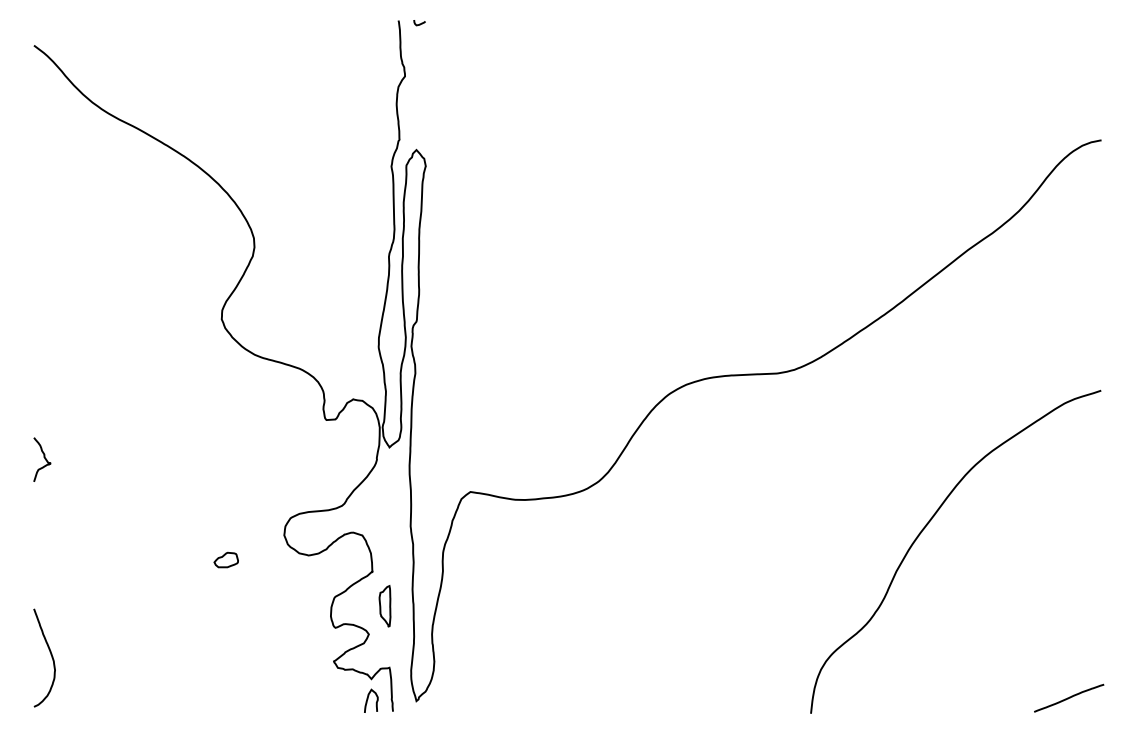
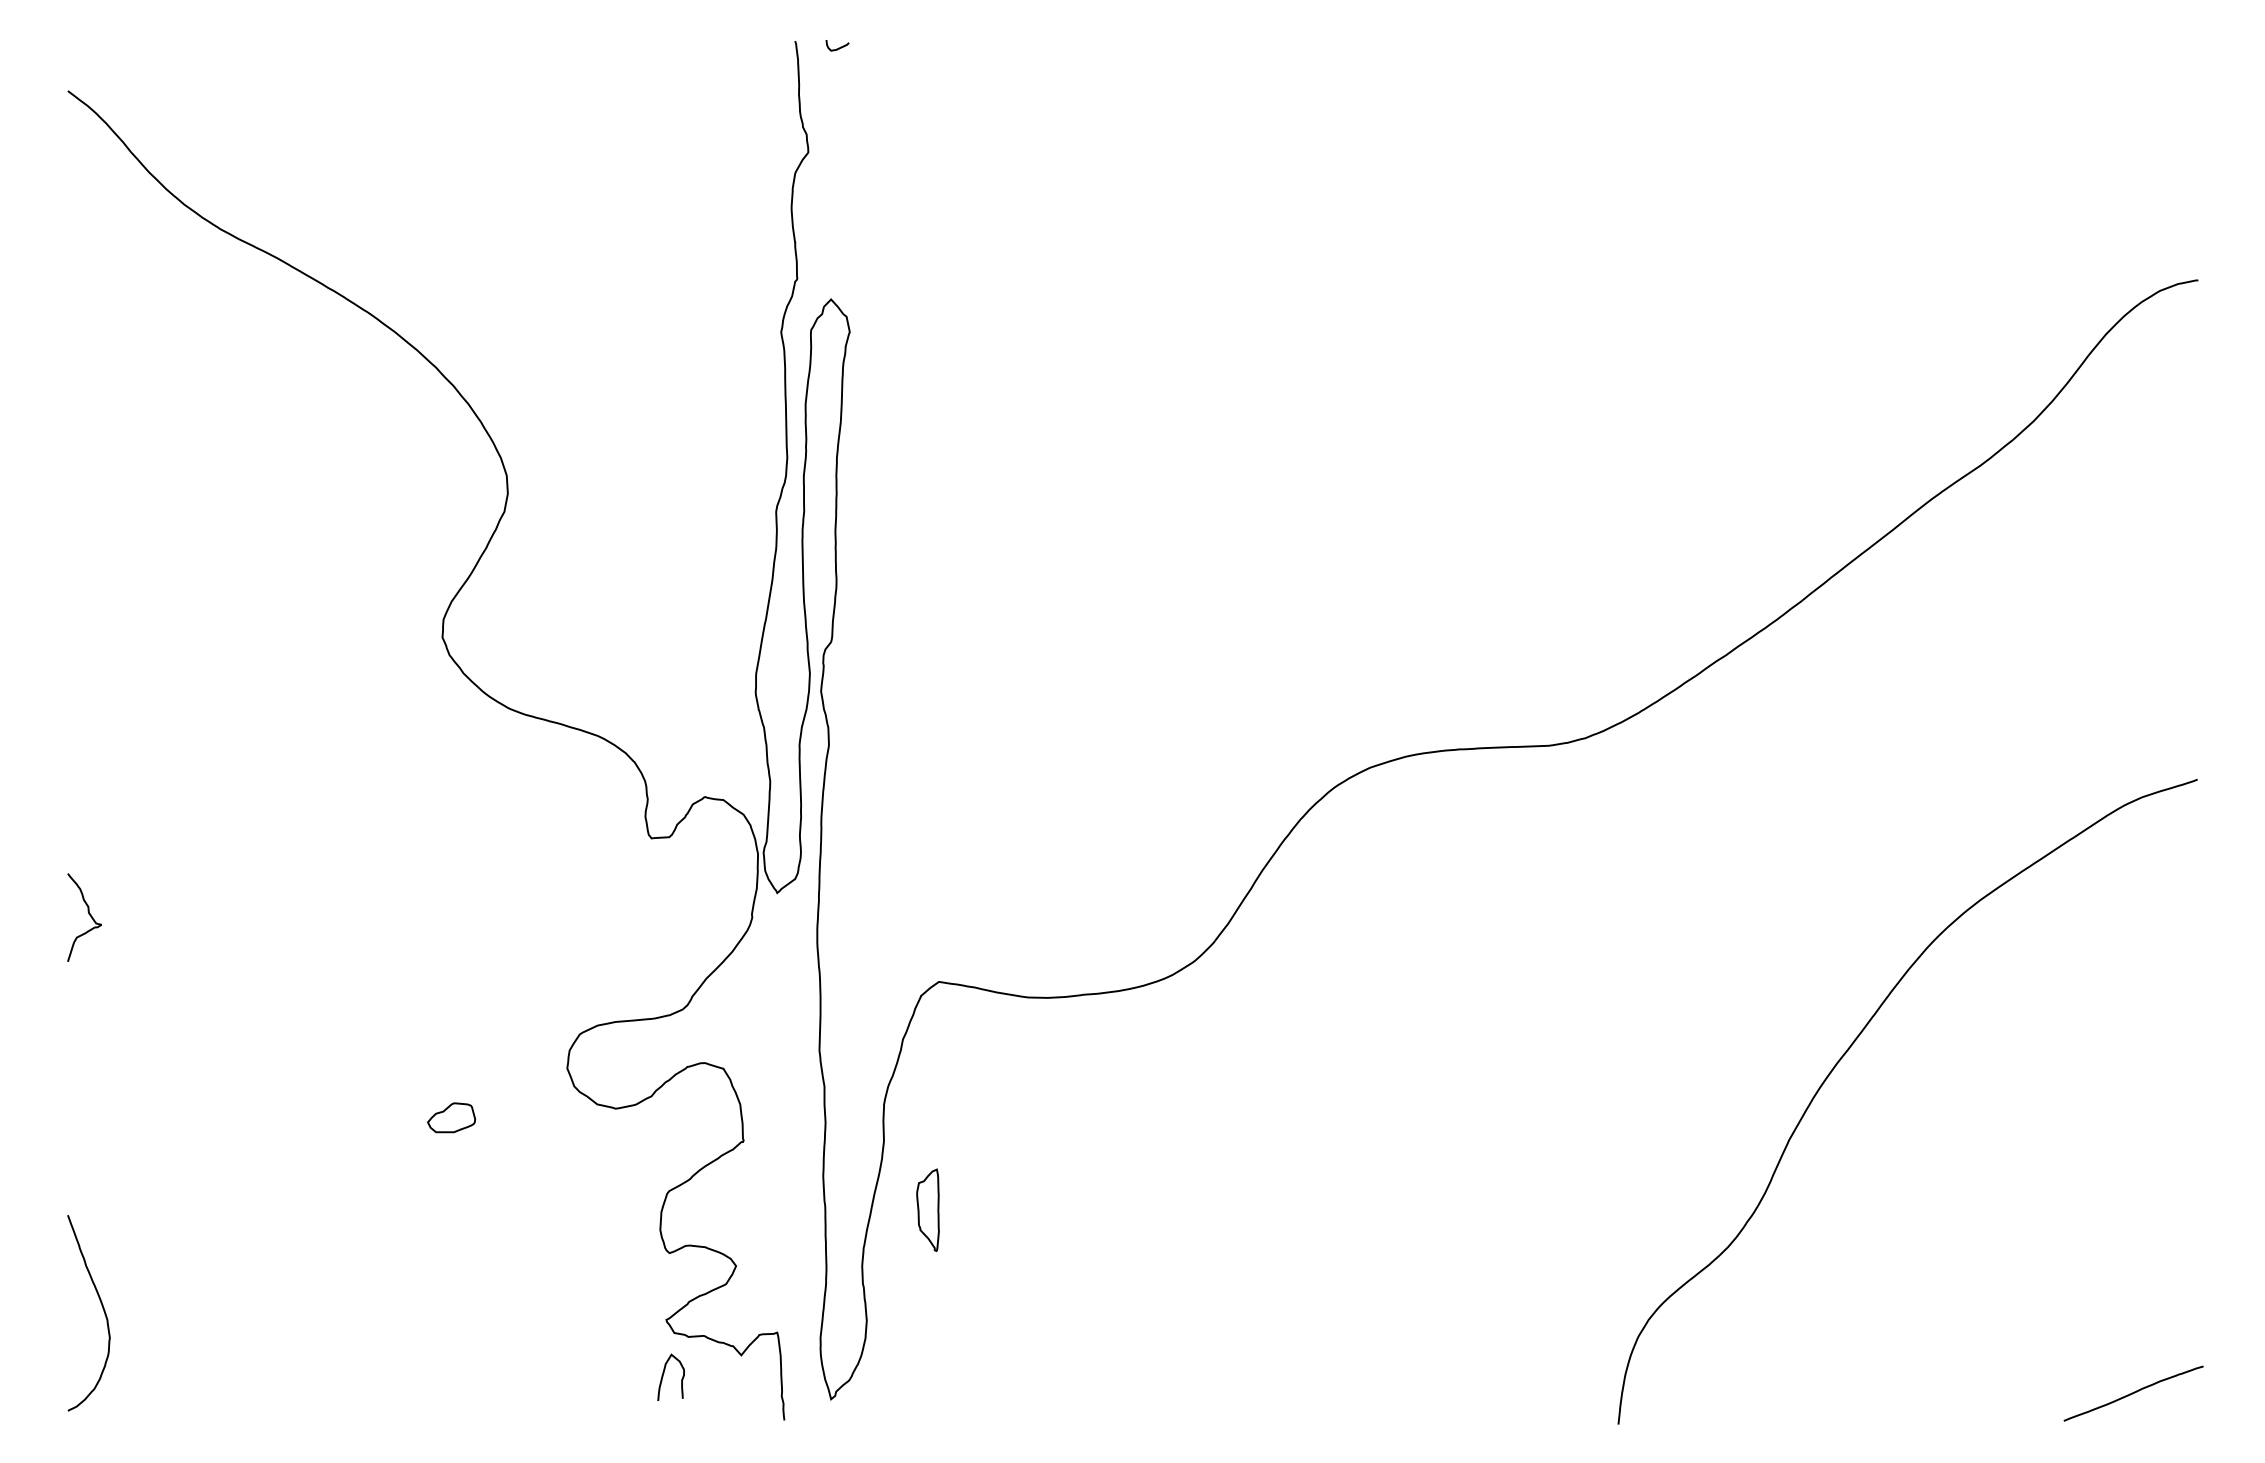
part: (384, 606) -> (926, 1210), moved
curve: (368, 699) -> (665, 1374), moved

